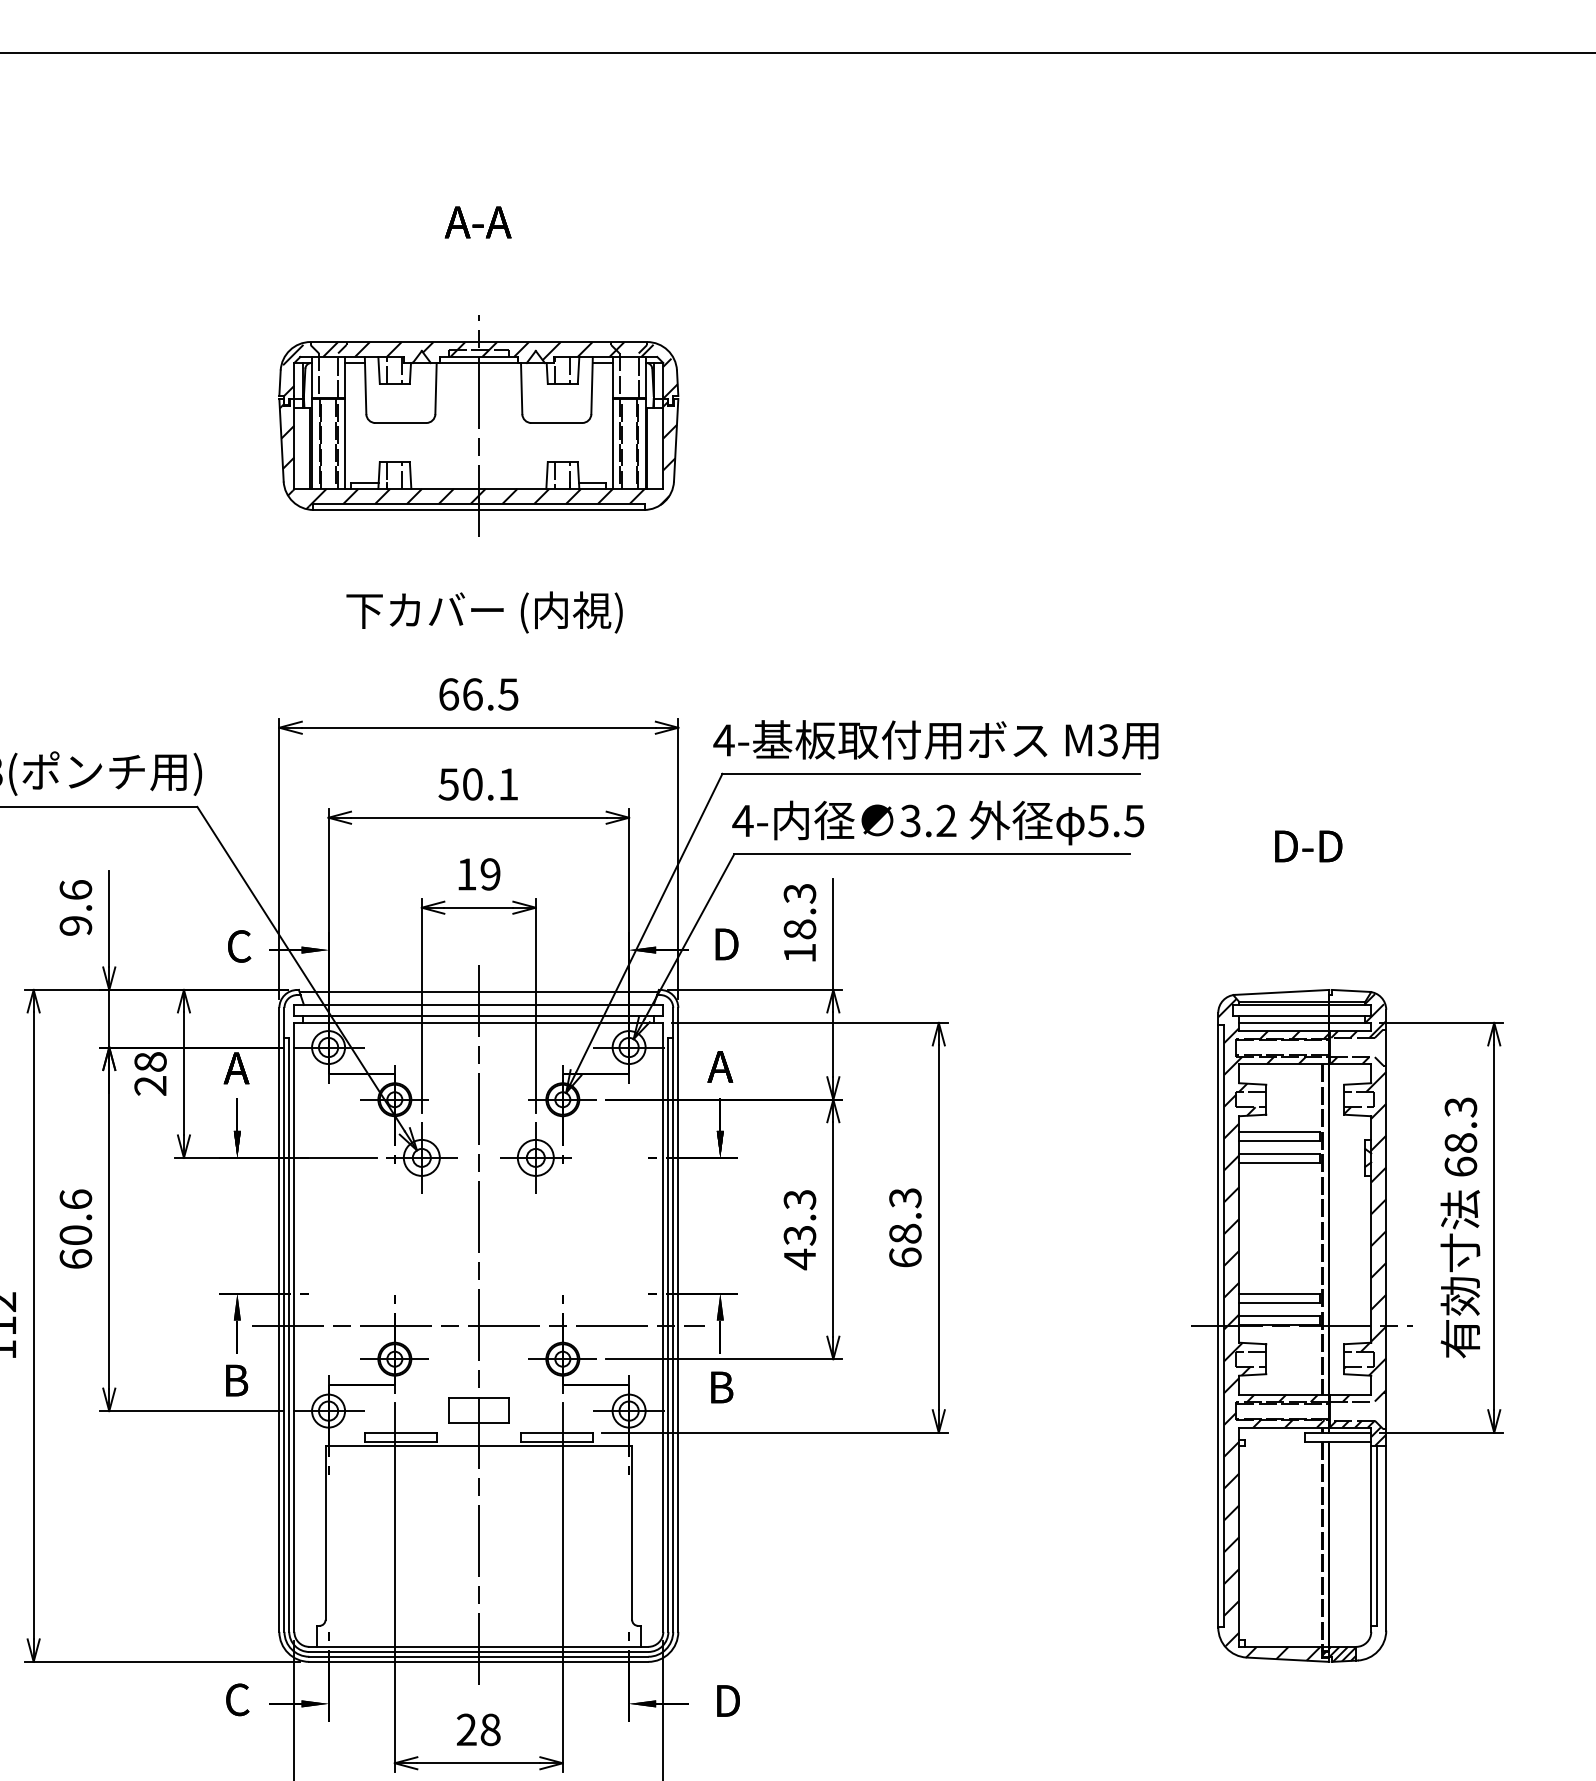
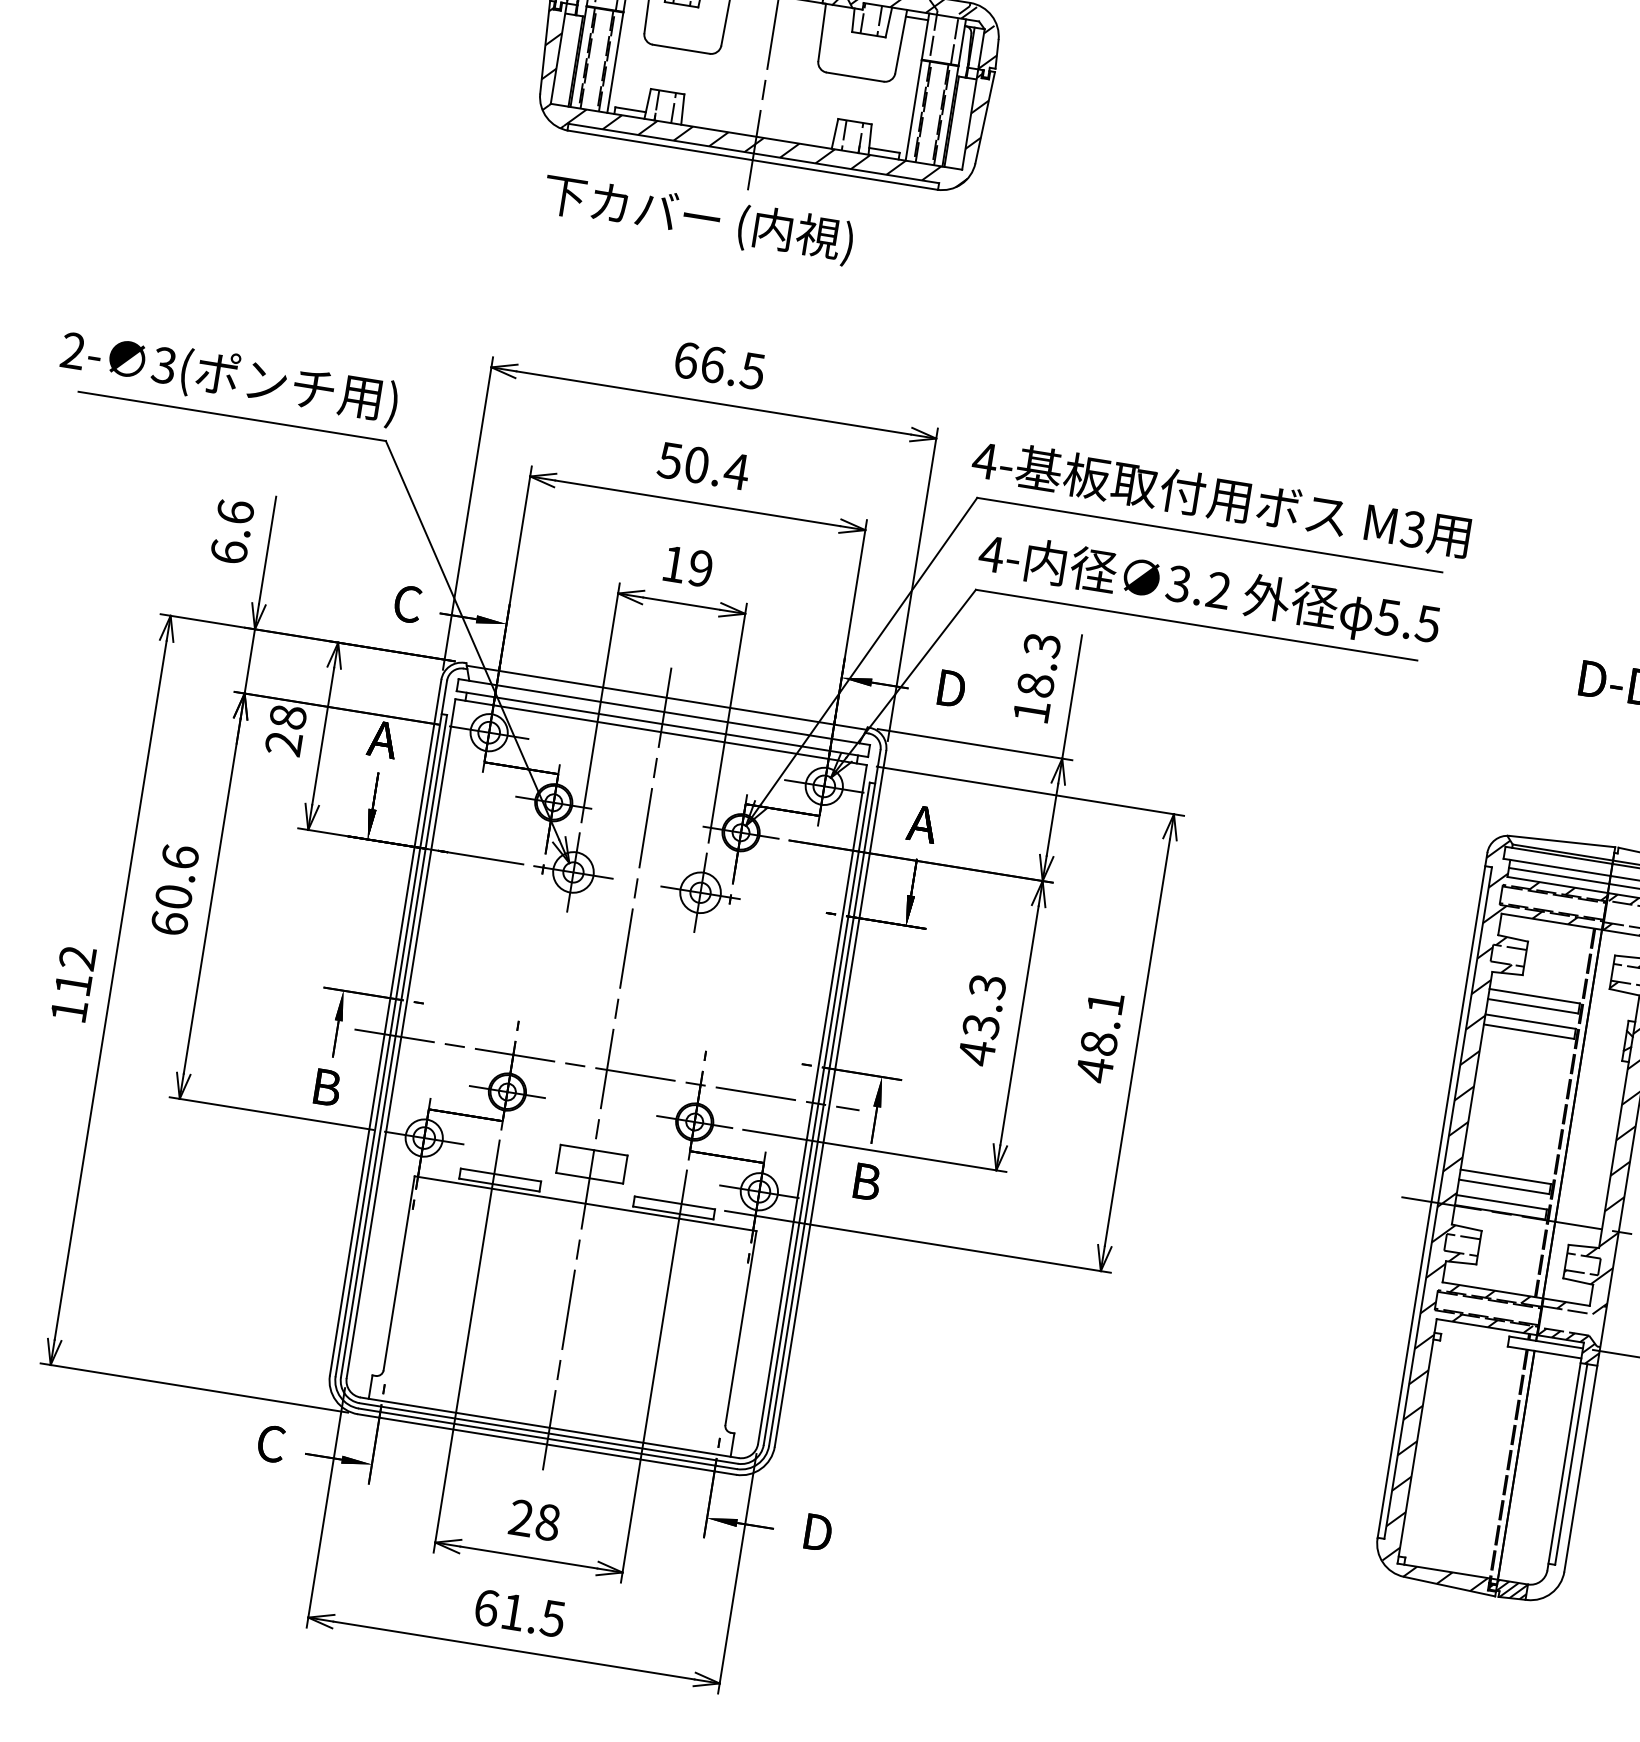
text: (484, 612) -> (698, 219), moved
text: (508, 784) -> (736, 471), 50.1 -> 50.4
text: (75, 925) -> (228, 551), 9.6 -> 6.6
text: (905, 1228) -> (1100, 1037), 68.3 -> 48.1

